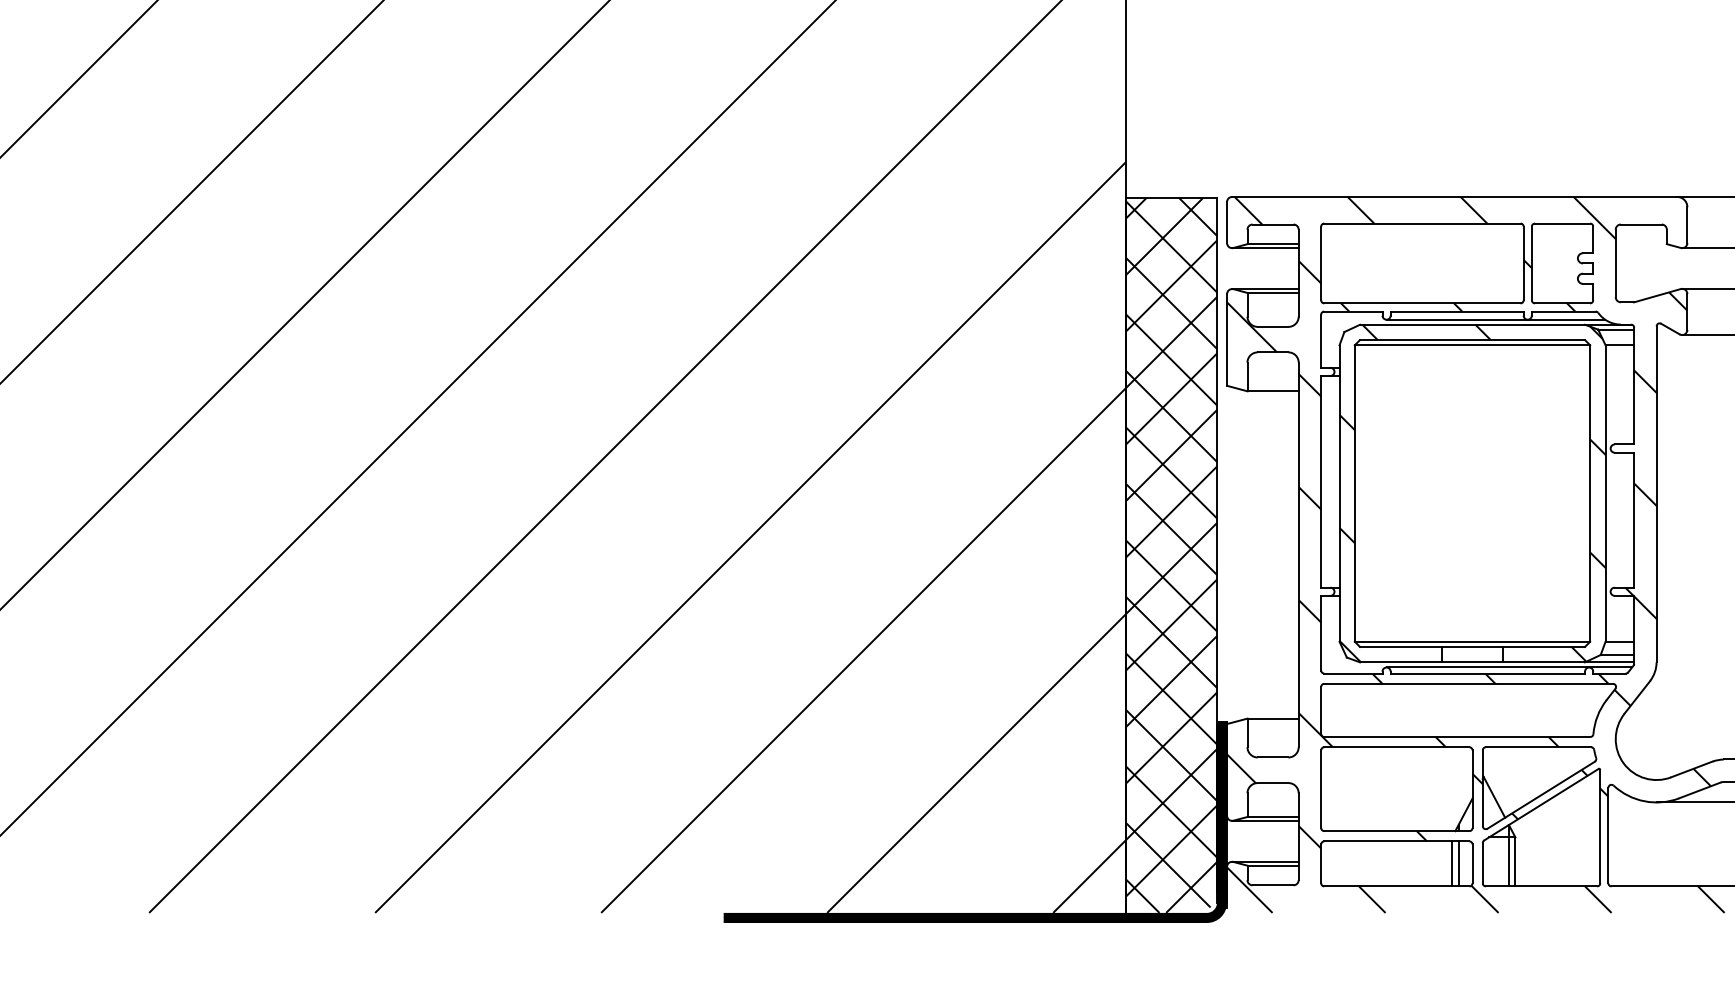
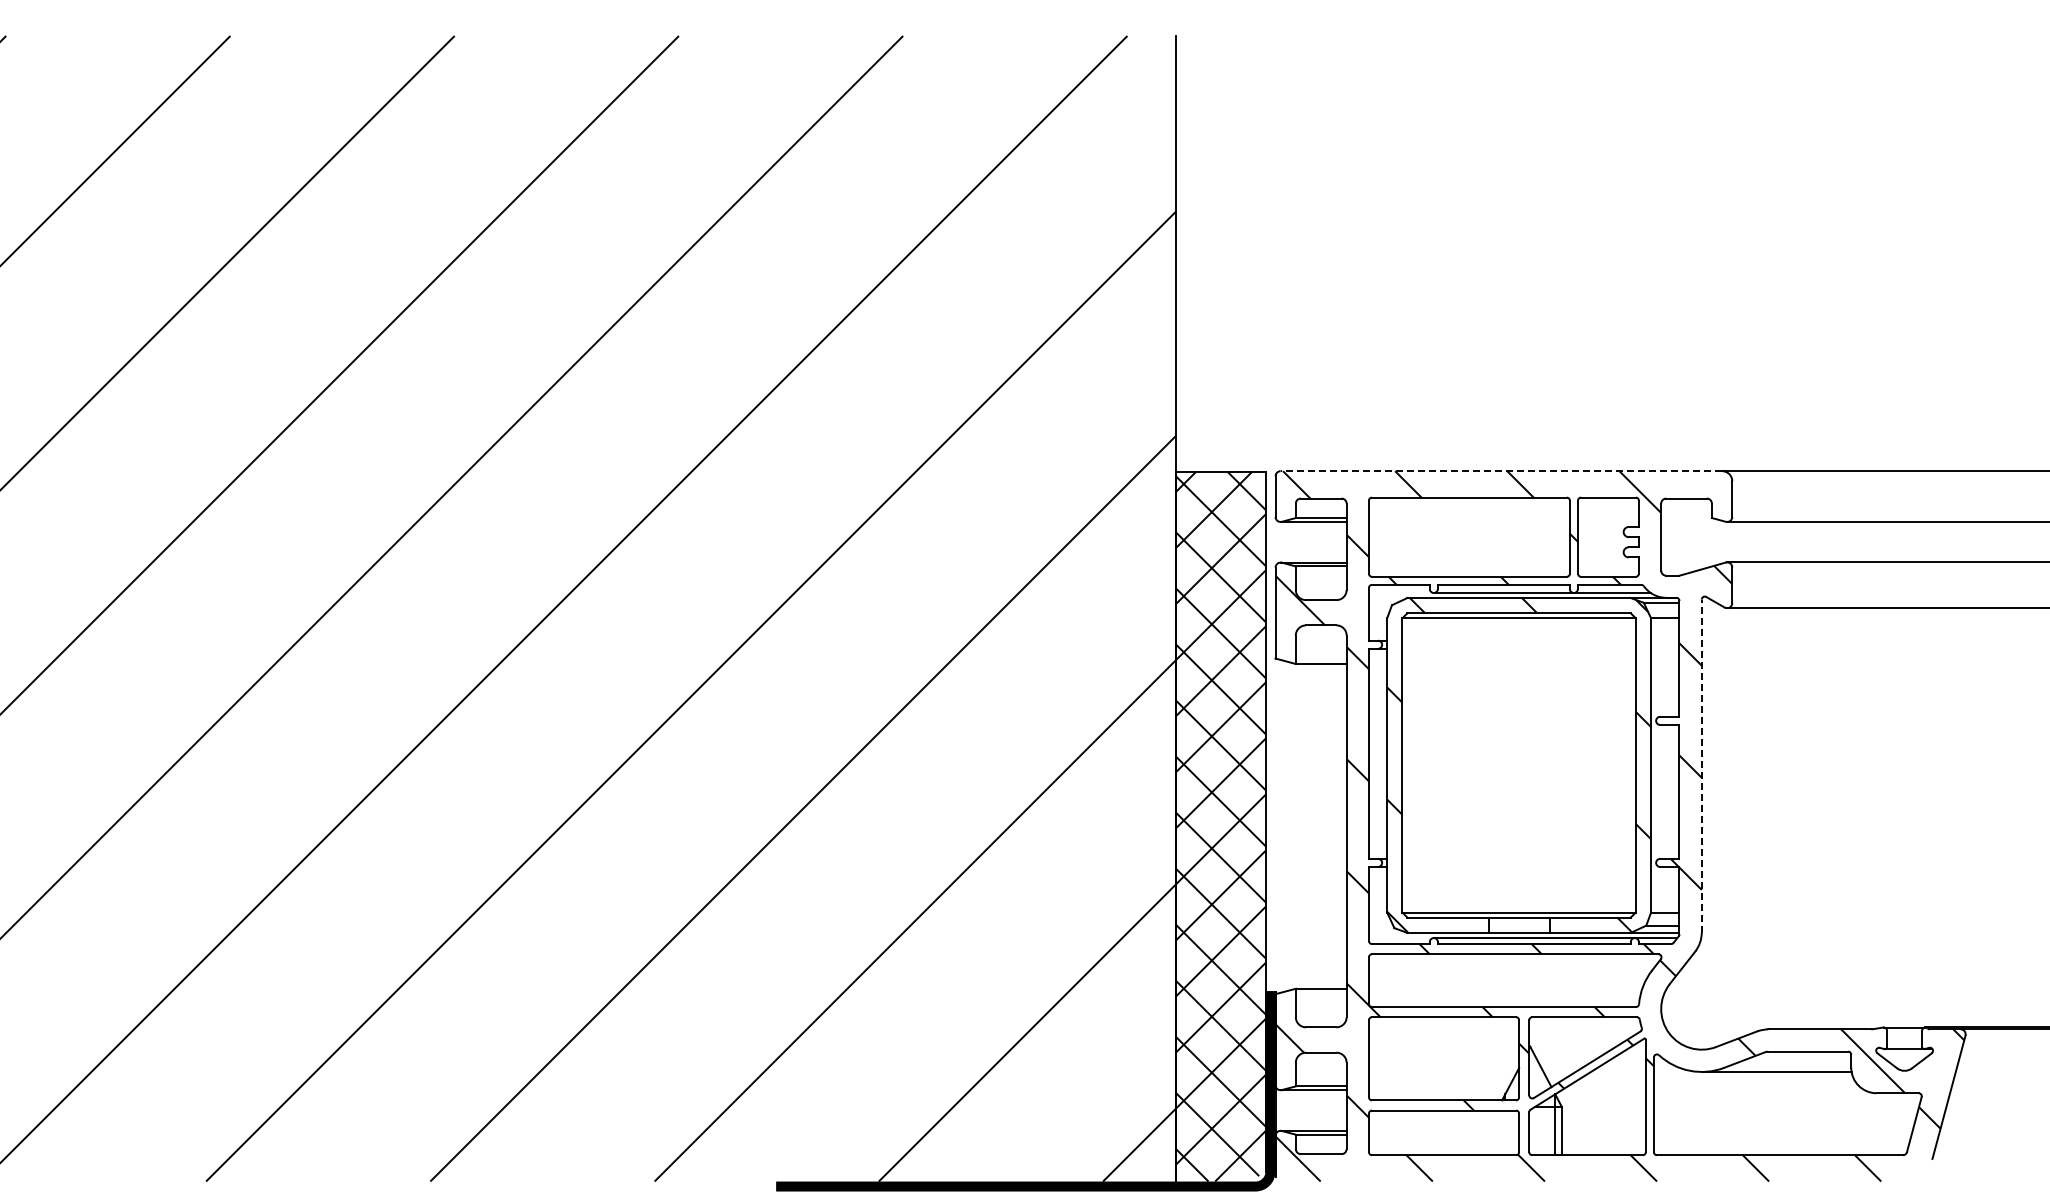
line: (1454, 197) -> (1501, 471), solid -> dashed
line: (1656, 494) -> (1701, 766), solid -> dashed
line: (1451, 863) -> (1498, 1132), removed
line: (1458, 863) -> (1505, 1132), removed

